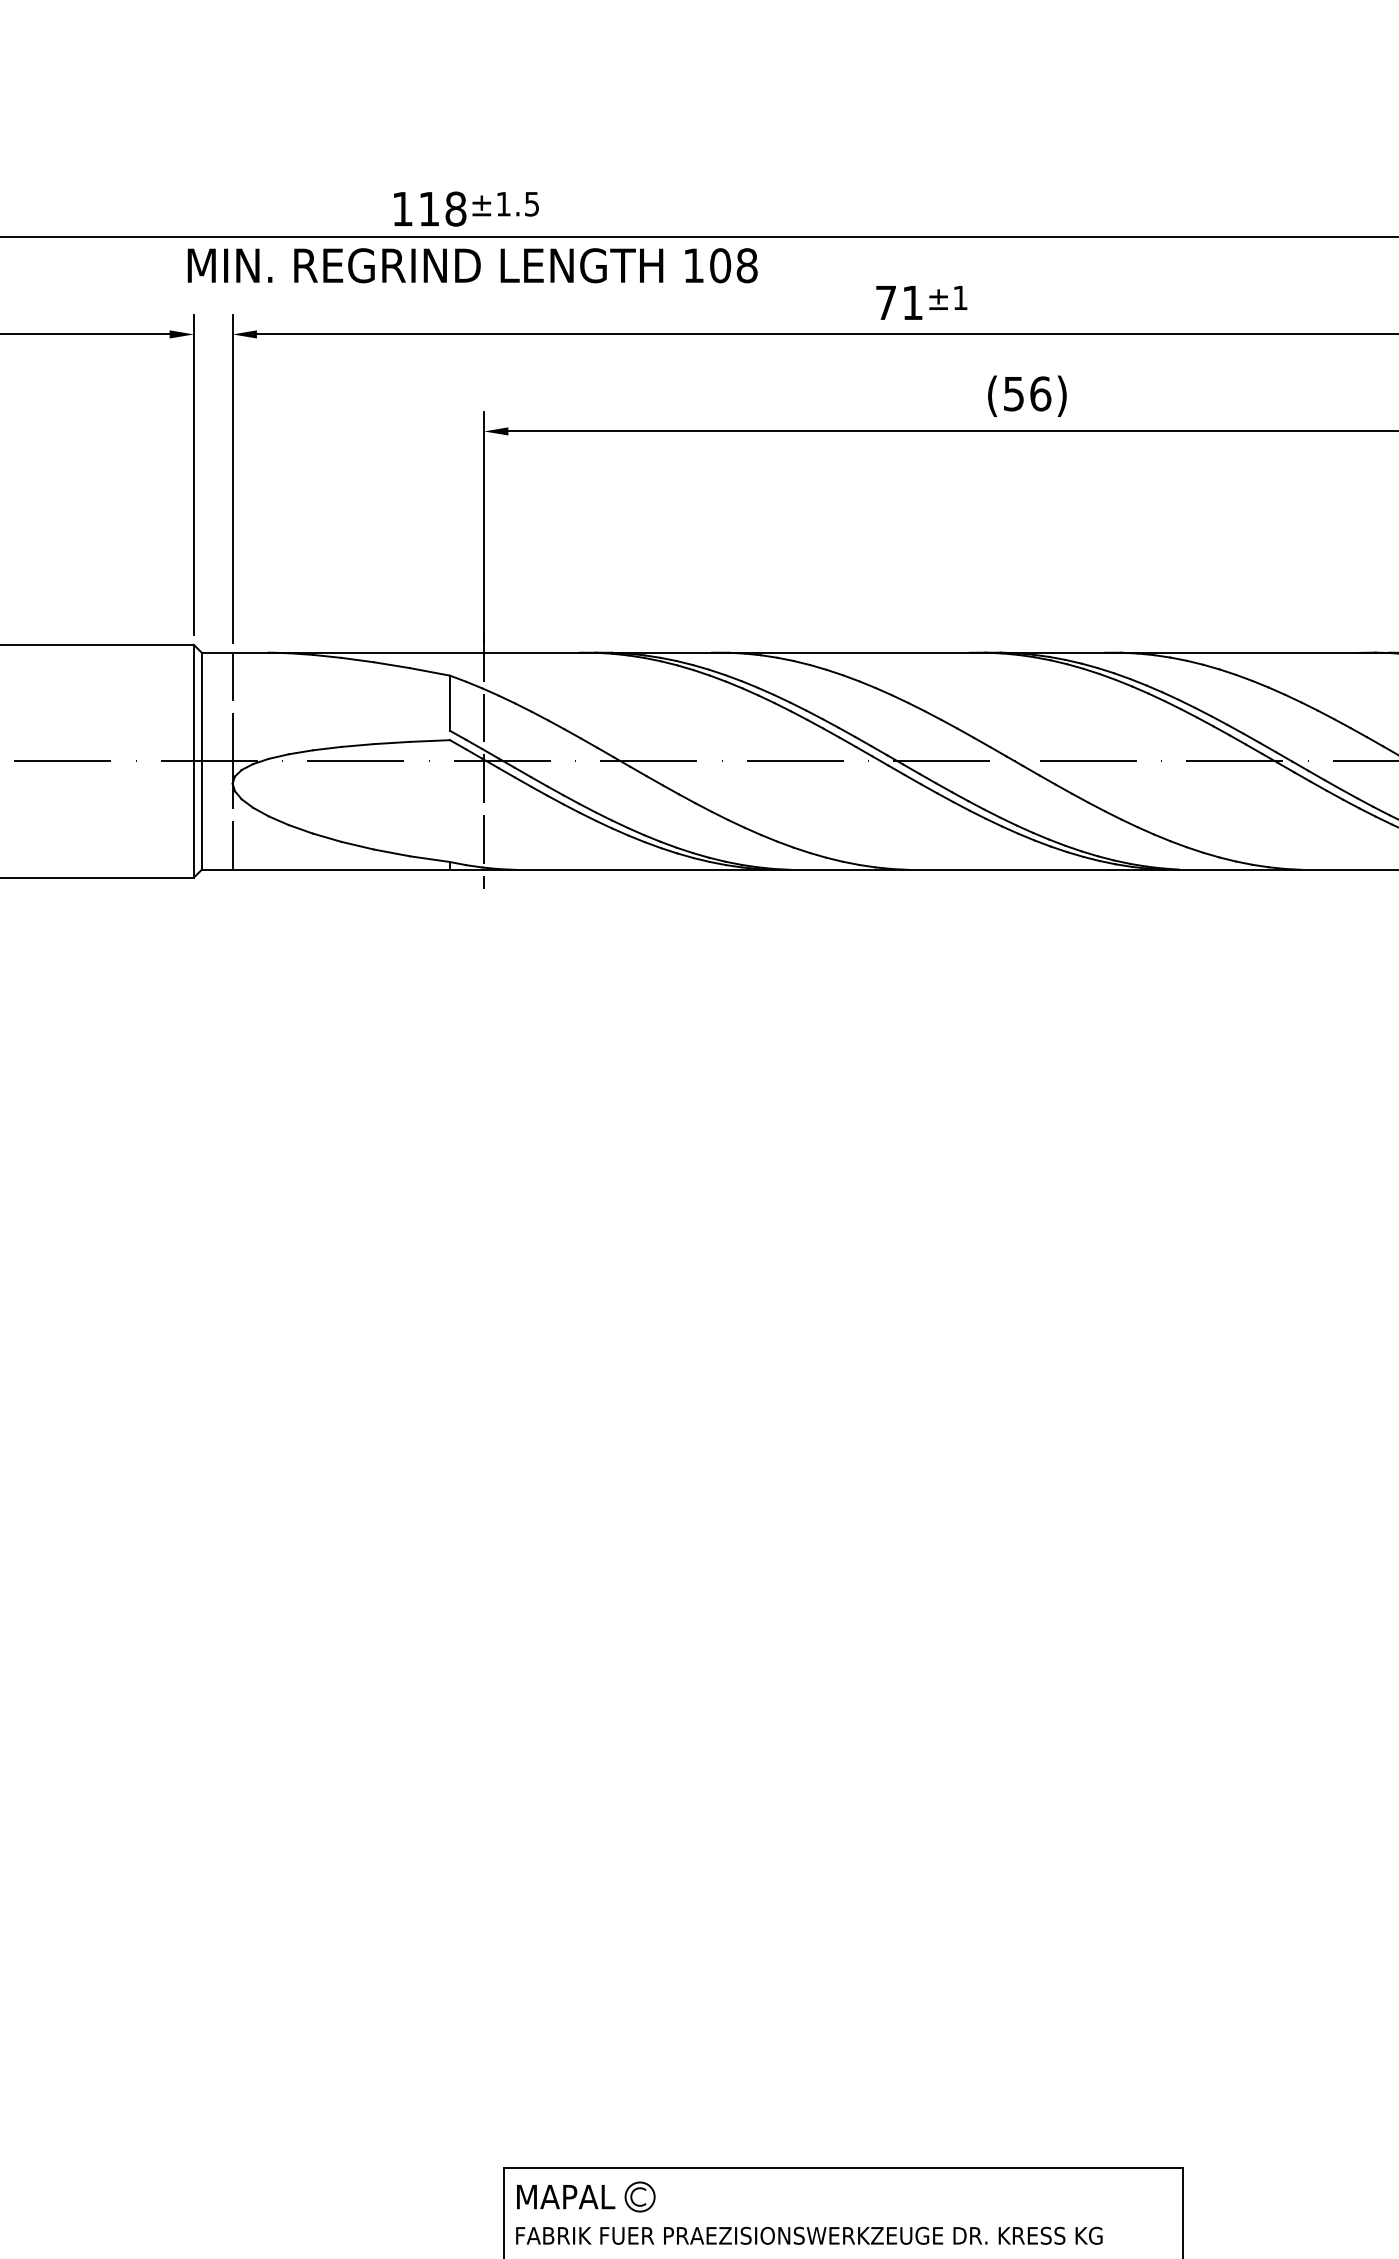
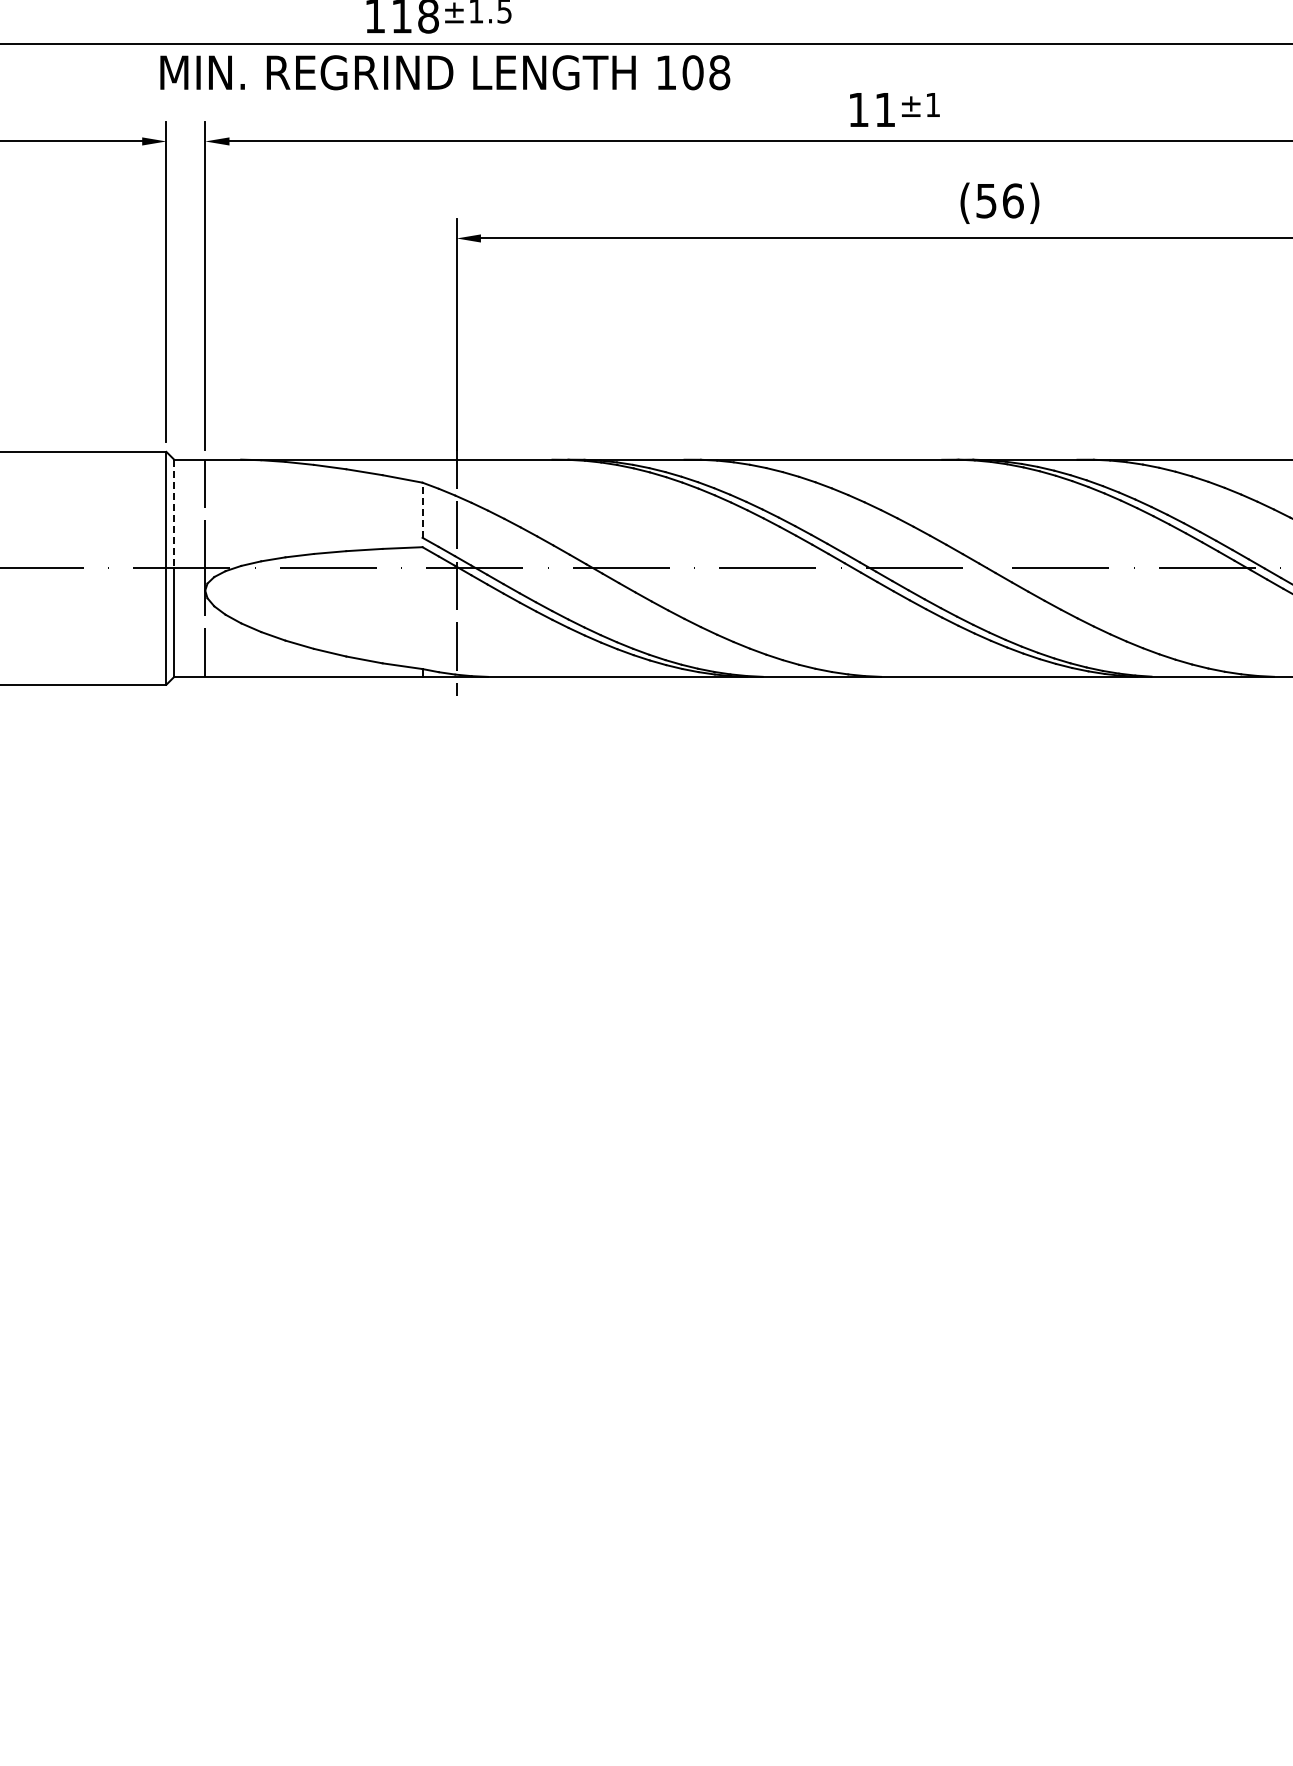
text: (885, 302) -> (858, 109), 71 -> 11
line: (449, 703) -> (422, 510), solid -> dashed
line: (201, 707) -> (174, 514), solid -> dashed

